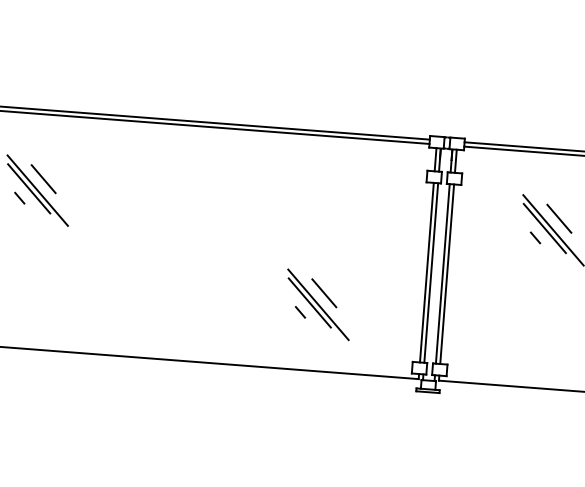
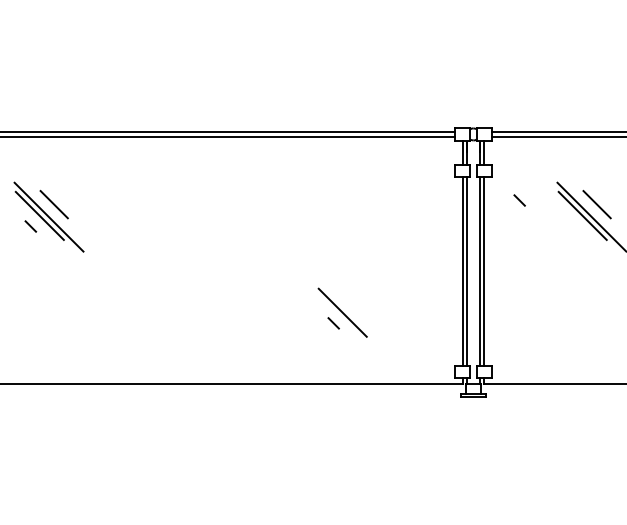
line: (535, 237) -> (519, 200), moved
line: (323, 293) -> (356, 301), removed
line: (318, 304) -> (351, 313), removed

